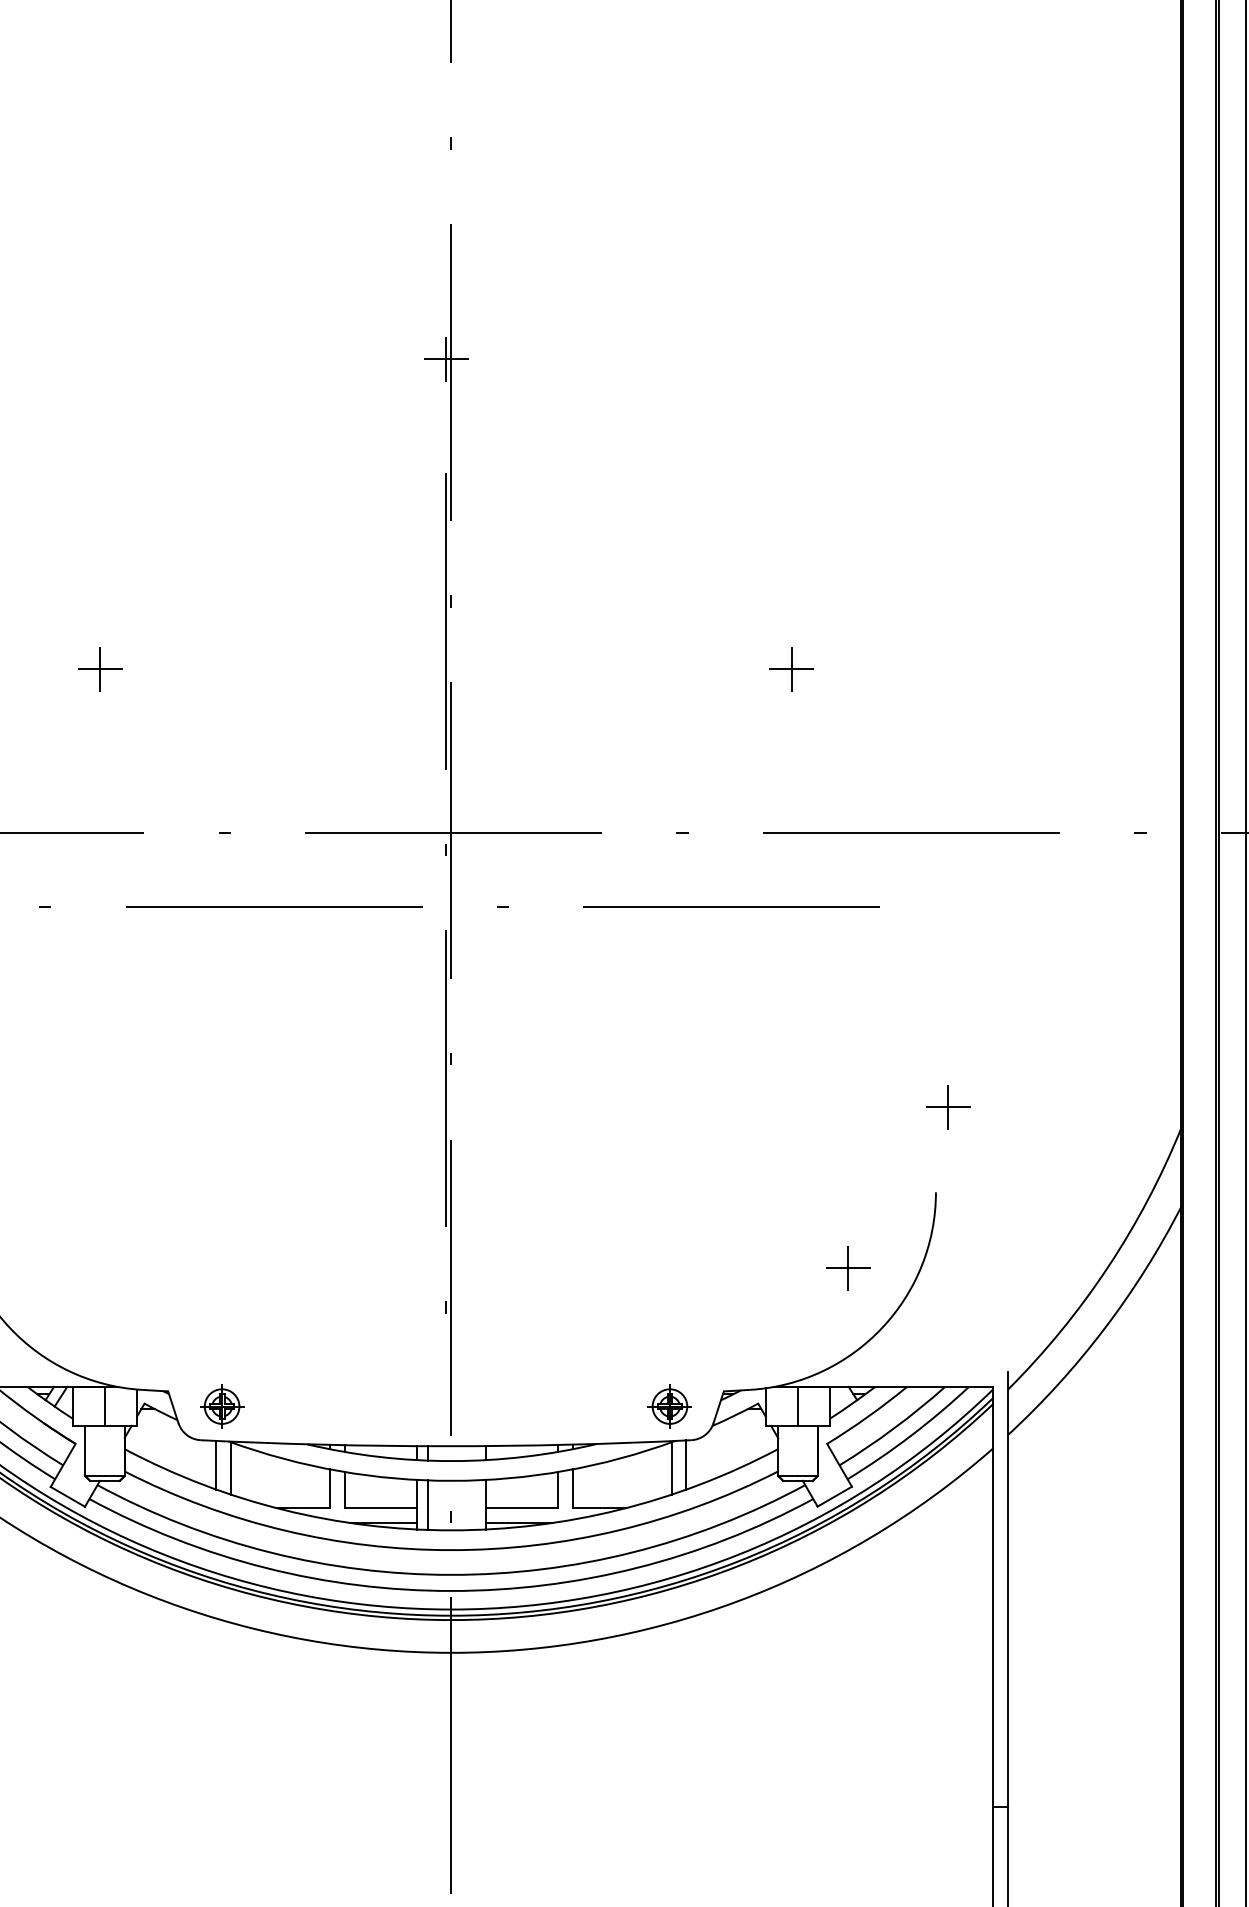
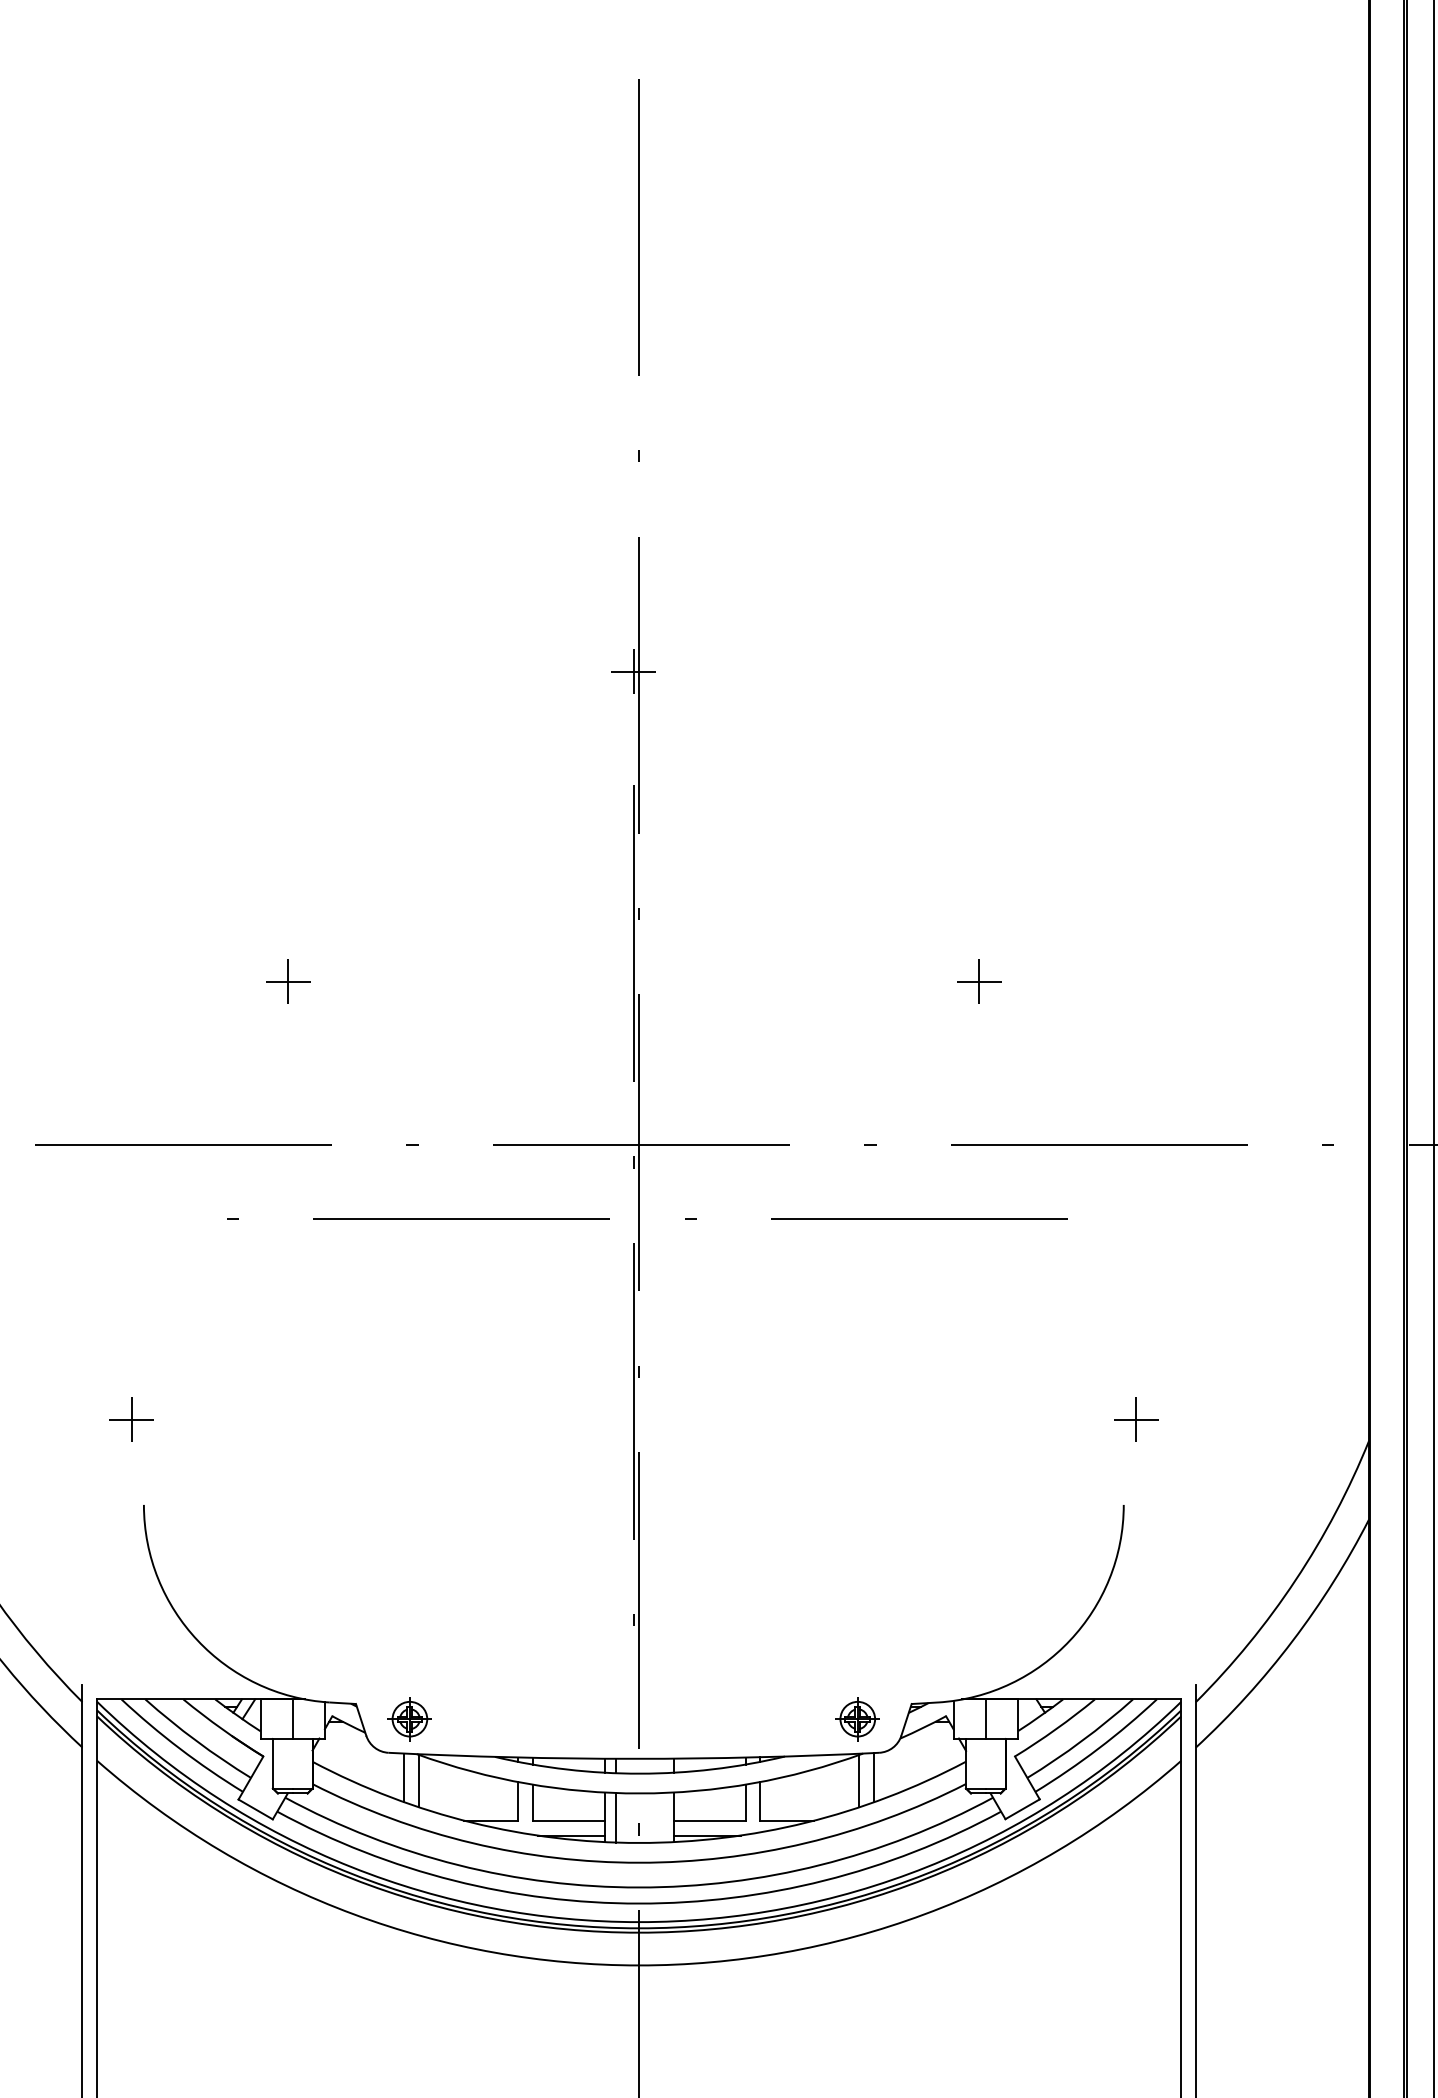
part: (848, 1267) -> (1036, 1580), removed

